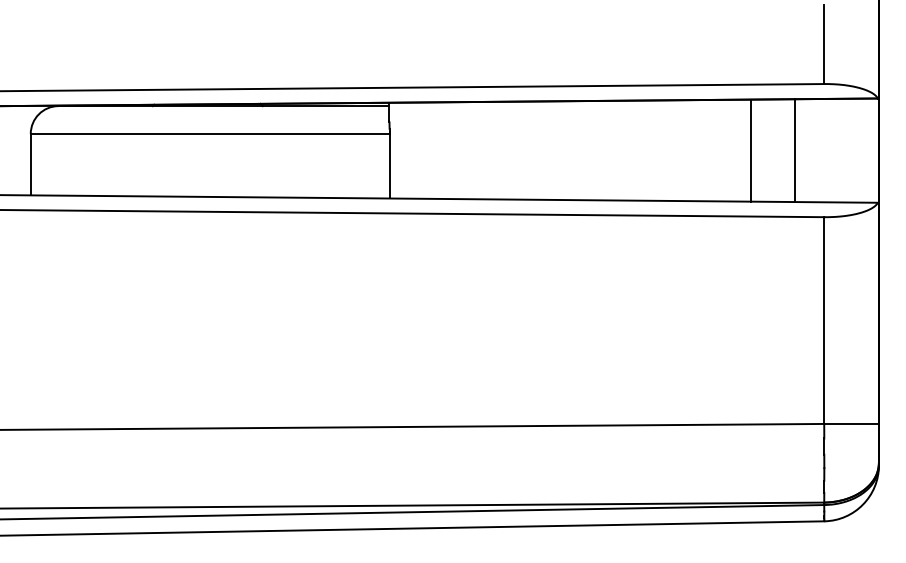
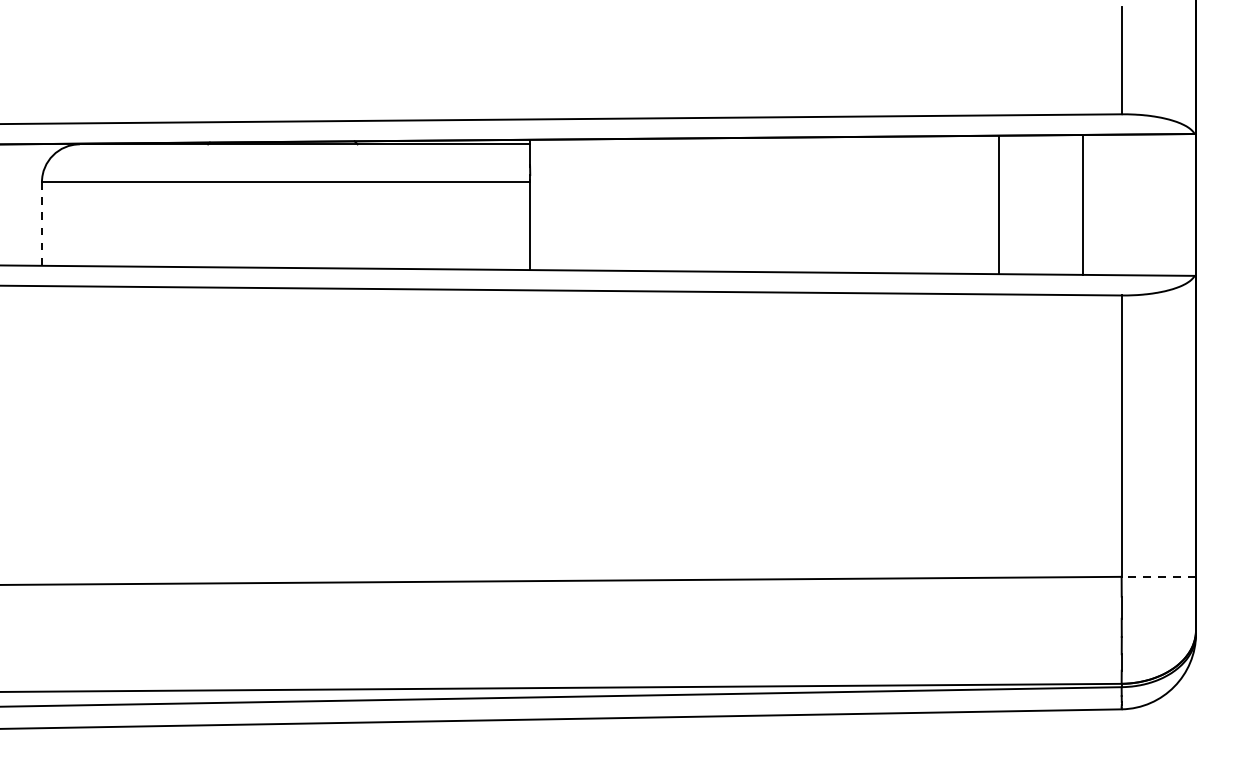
line: (750, 150) -> (998, 204), moved
line: (30, 165) -> (41, 224), solid -> dashed
line: (851, 423) -> (1158, 576), solid -> dashed

